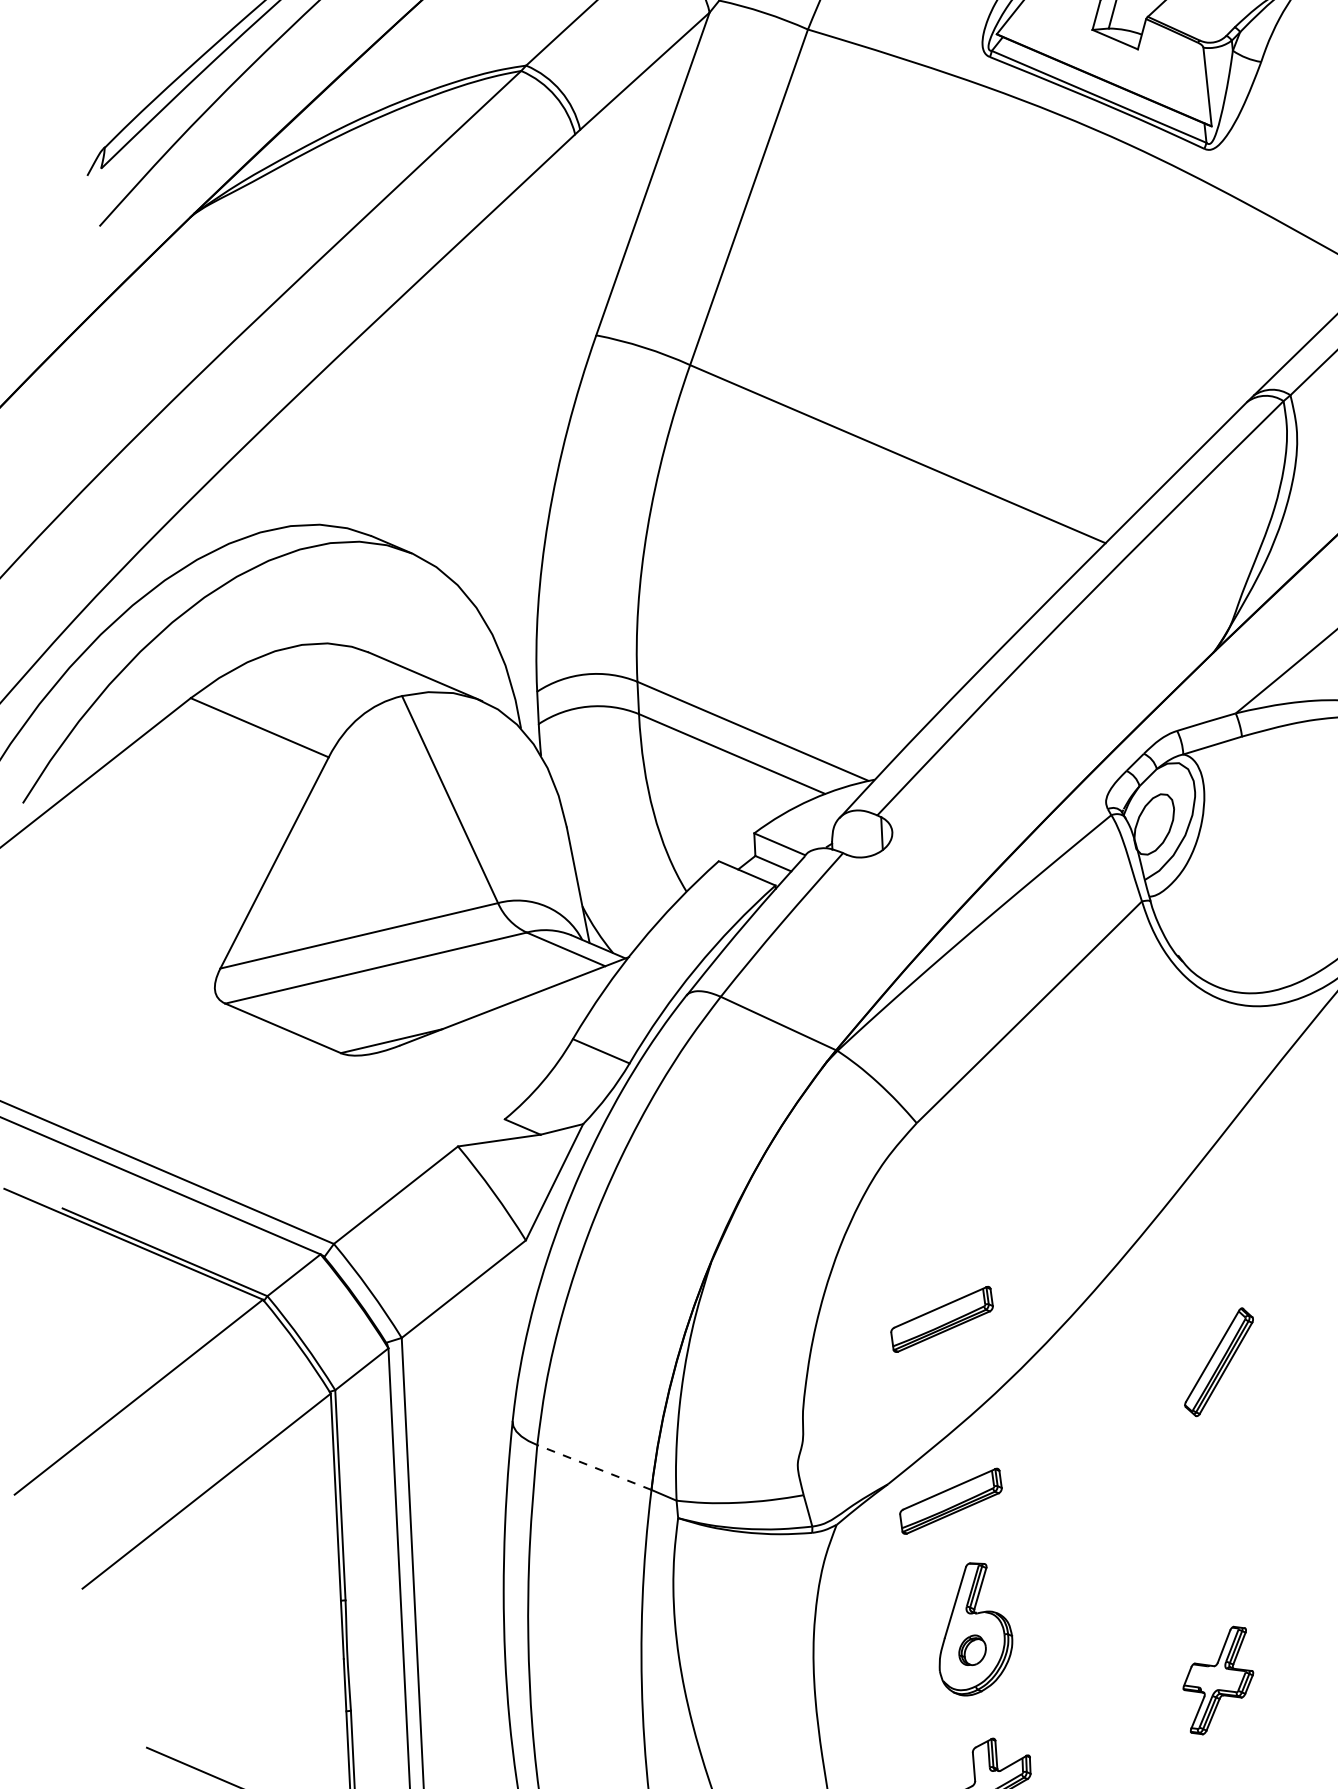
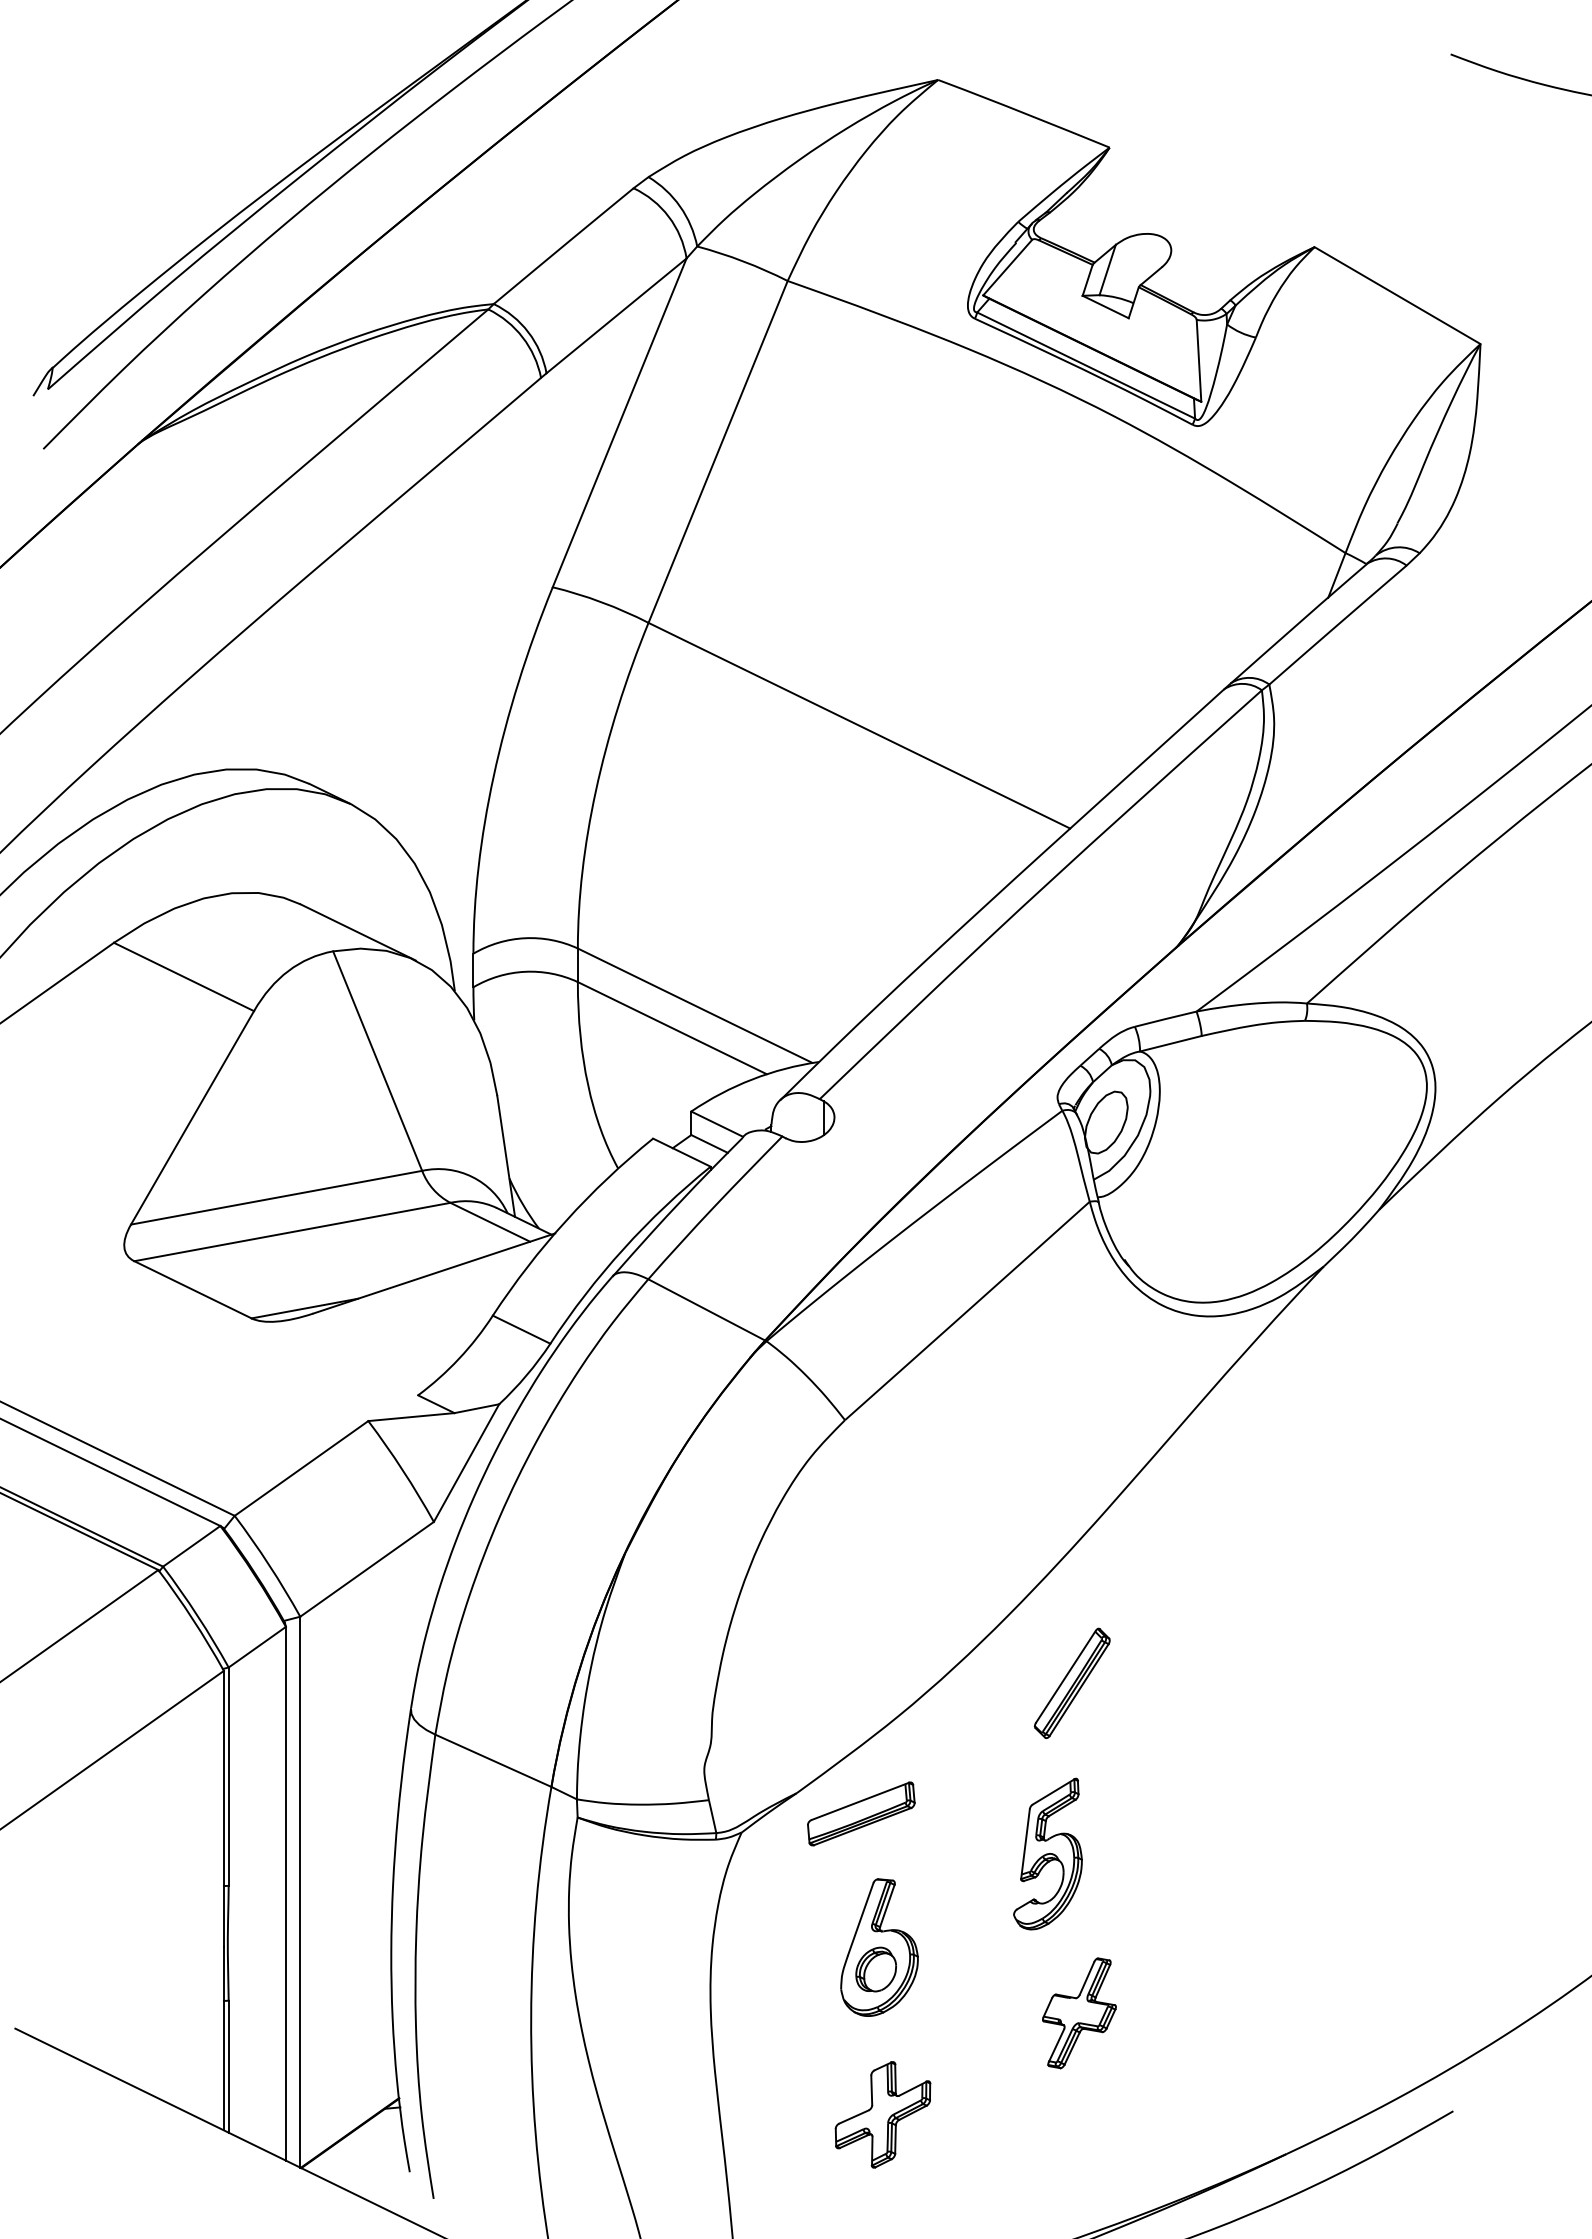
part: (942, 1319) -> (861, 1624), removed
part: (1218, 1361) -> (1071, 1682), moved
line: (594, 1467) -> (493, 1760), dashed -> solid
part: (1131, 1530) -> (1047, 1853), added
part: (971, 1650) -> (875, 1969), size x1.43
part: (1218, 1680) -> (1079, 2013), moved

